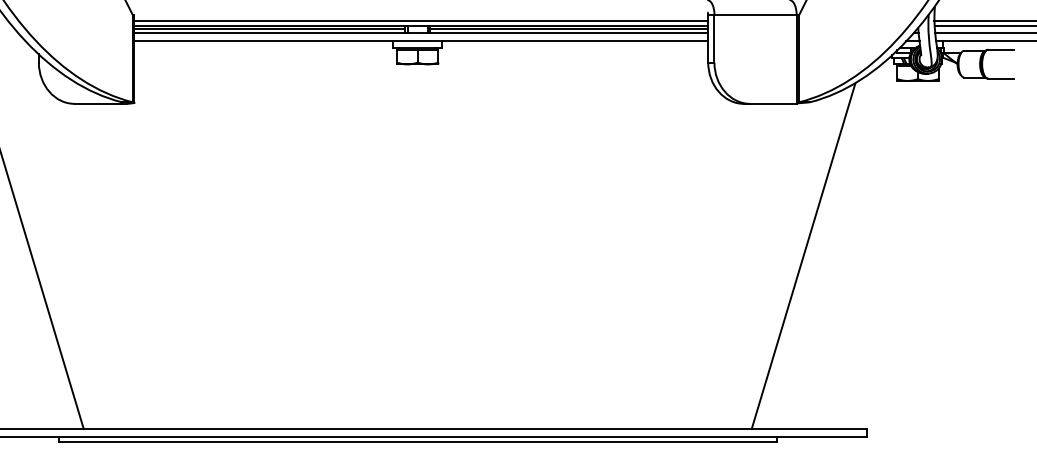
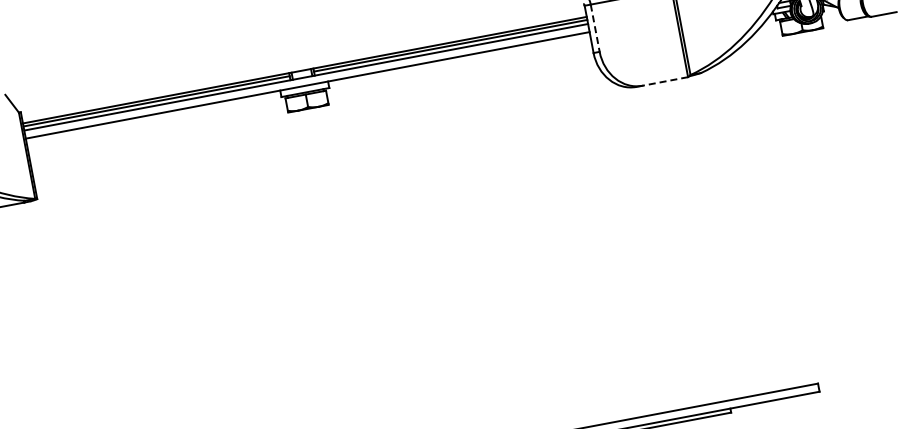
line: (421, 20) -> (304, 64), removed
line: (714, 39) -> (595, 29), solid -> dashed
line: (772, 103) -> (664, 81), solid -> dashed
line: (803, 255) -> (722, 224), removed

